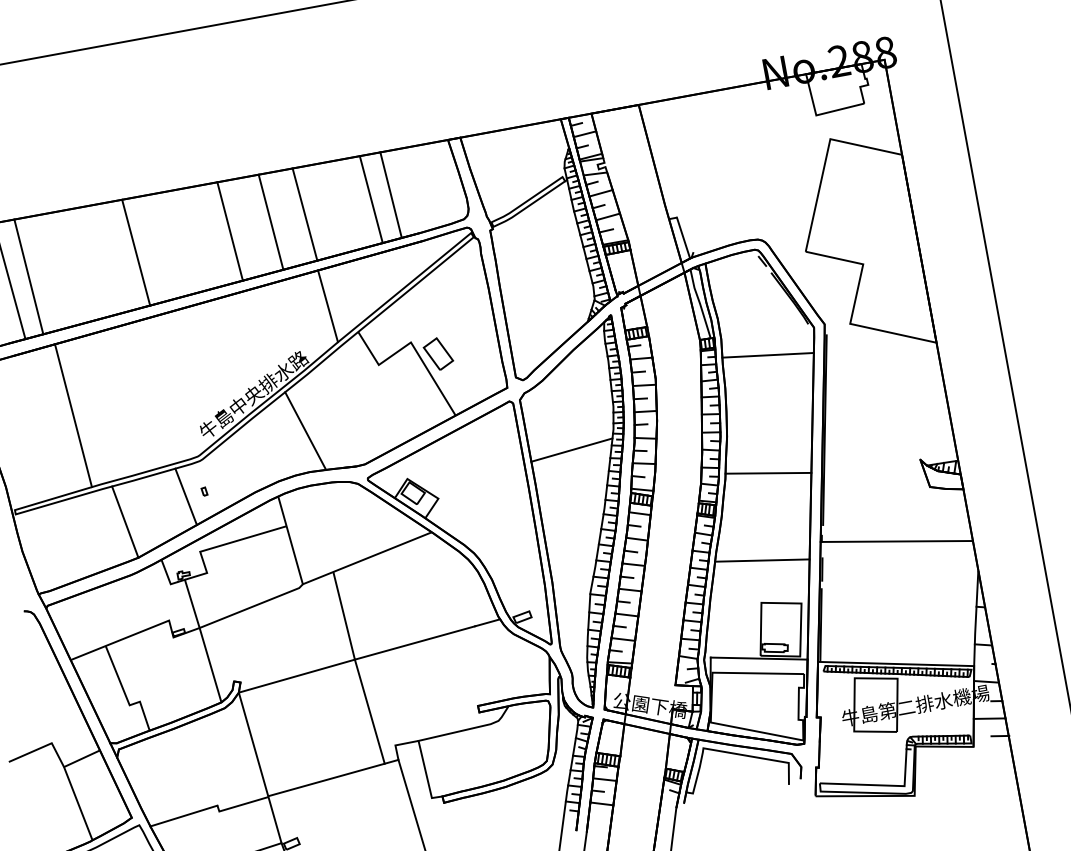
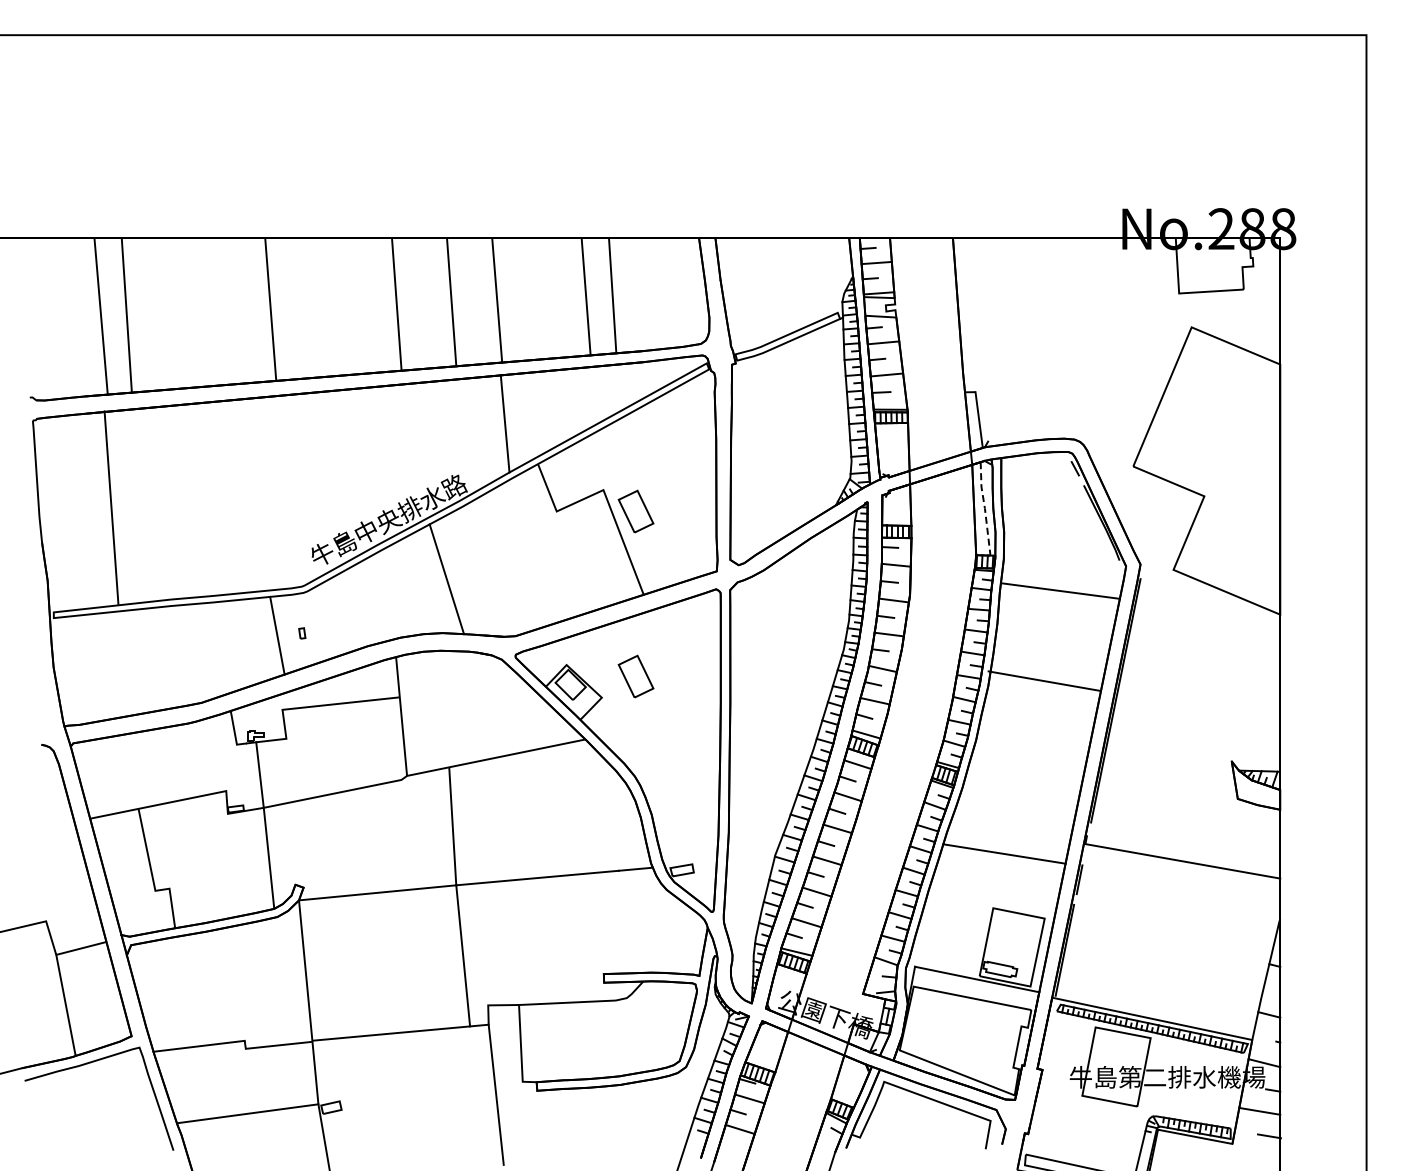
line: (699, 303) -> (984, 508), solid -> dashed
line: (73, 415) -> (111, 507), moved
line: (572, 449) -> (785, 666), removed
line: (768, 472) -> (1043, 680), moved
part: (460, 478) -> (635, 676), added
line: (124, 521) -> (192, 653), removed

